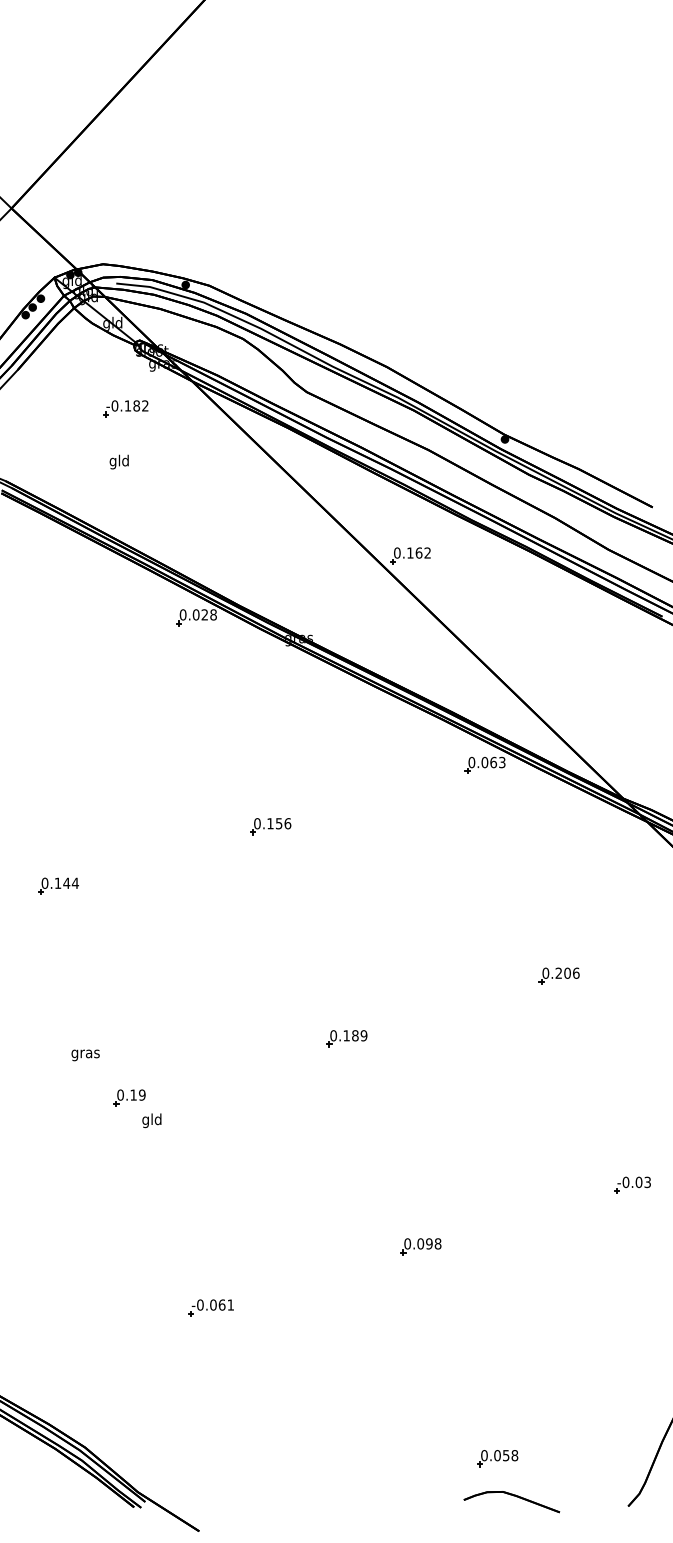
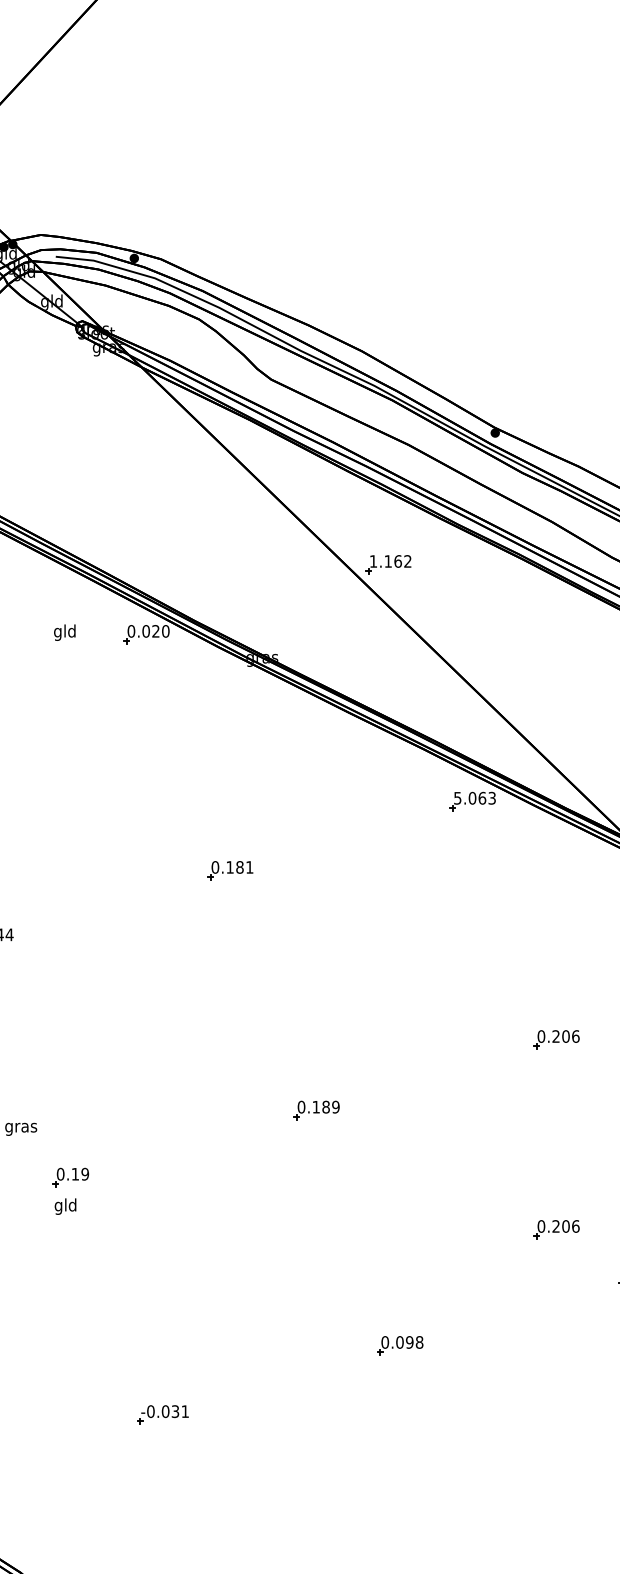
part: (125, 408) -> (66, 398), removed
text: (118, 461) -> (63, 632), moved
text: (397, 552) -> (373, 560), 0.162 -> 1.162
text: (213, 614) -> (165, 630), 0.028 -> 0.020
text: (471, 762) -> (457, 798), 0.063 -> 5.063
text: (283, 823) -> (244, 867), 0.156 -> 0.181
text: (151, 1120) -> (65, 1206), moved
part: (558, 1143) -> (555, 1228), added
text: (221, 1304) -> (174, 1410), -0.061 -> -0.031

